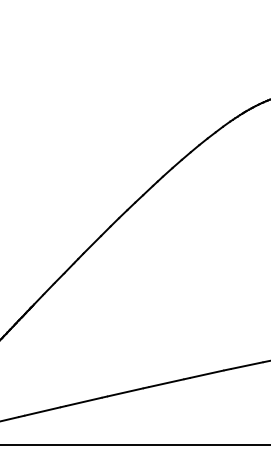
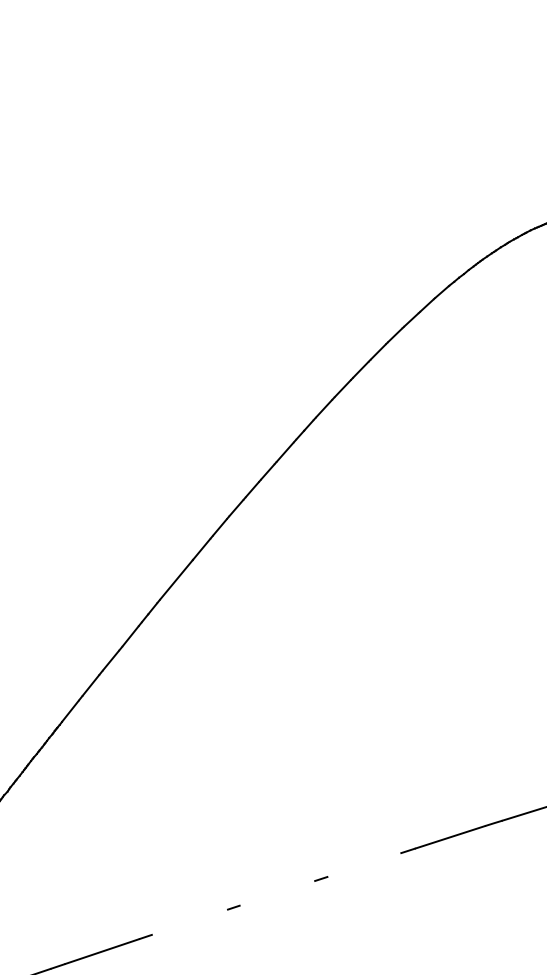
line: (166, 382) -> (364, 863), removed
line: (124, 392) -> (275, 893), removed
line: (83, 401) -> (188, 921), removed

